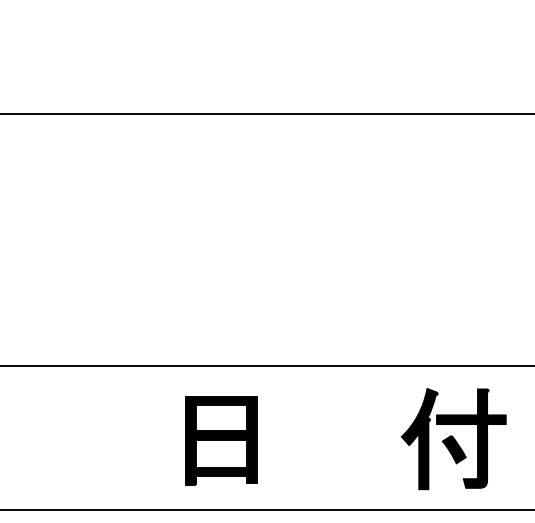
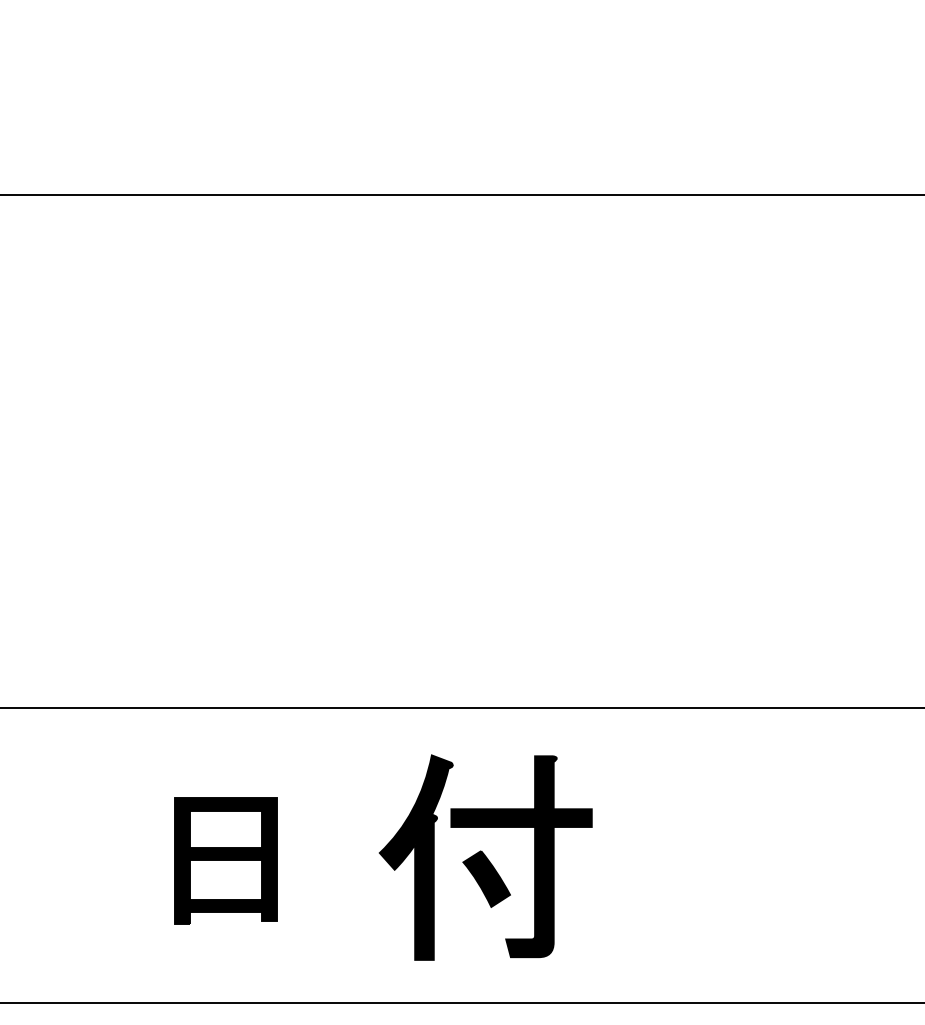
part: (453, 439) -> (485, 858), moved
part: (221, 440) -> (225, 860), size x0.7

